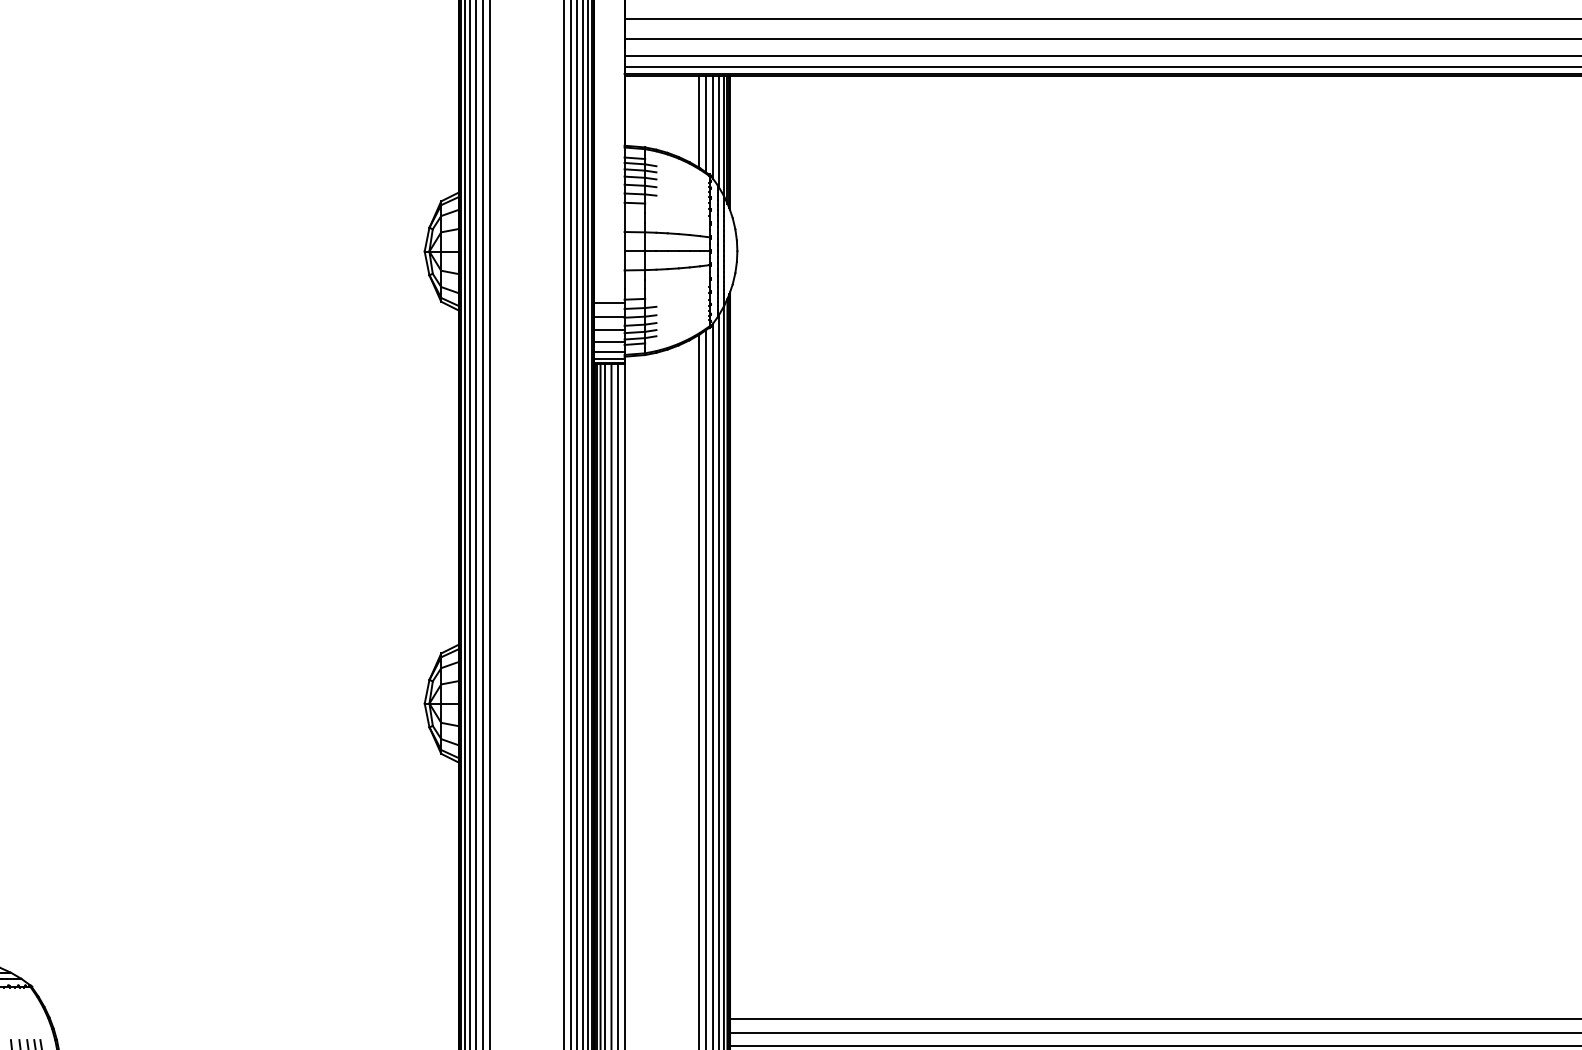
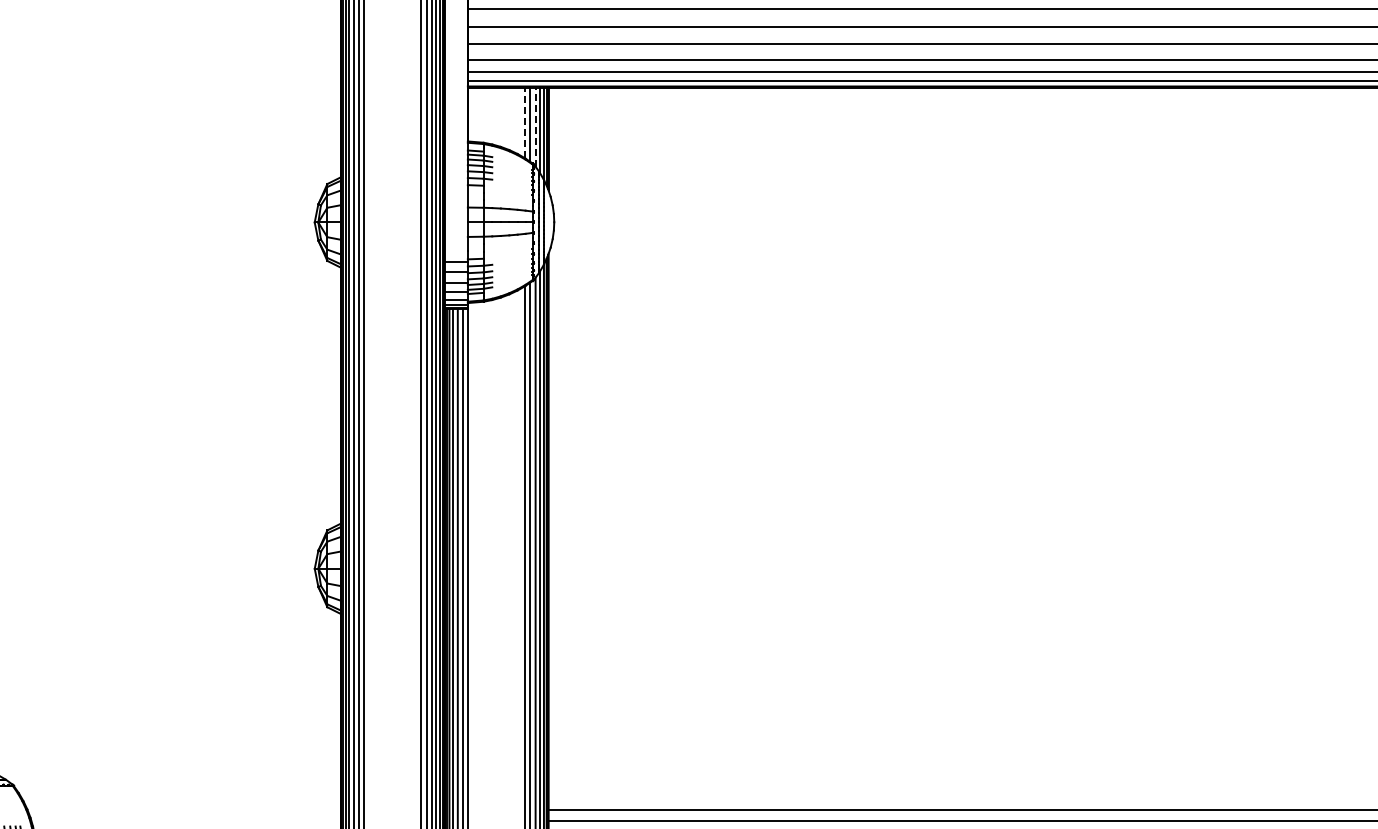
line: (699, 121) -> (525, 122), solid -> dashed
line: (712, 126) -> (535, 126), solid -> dashed

